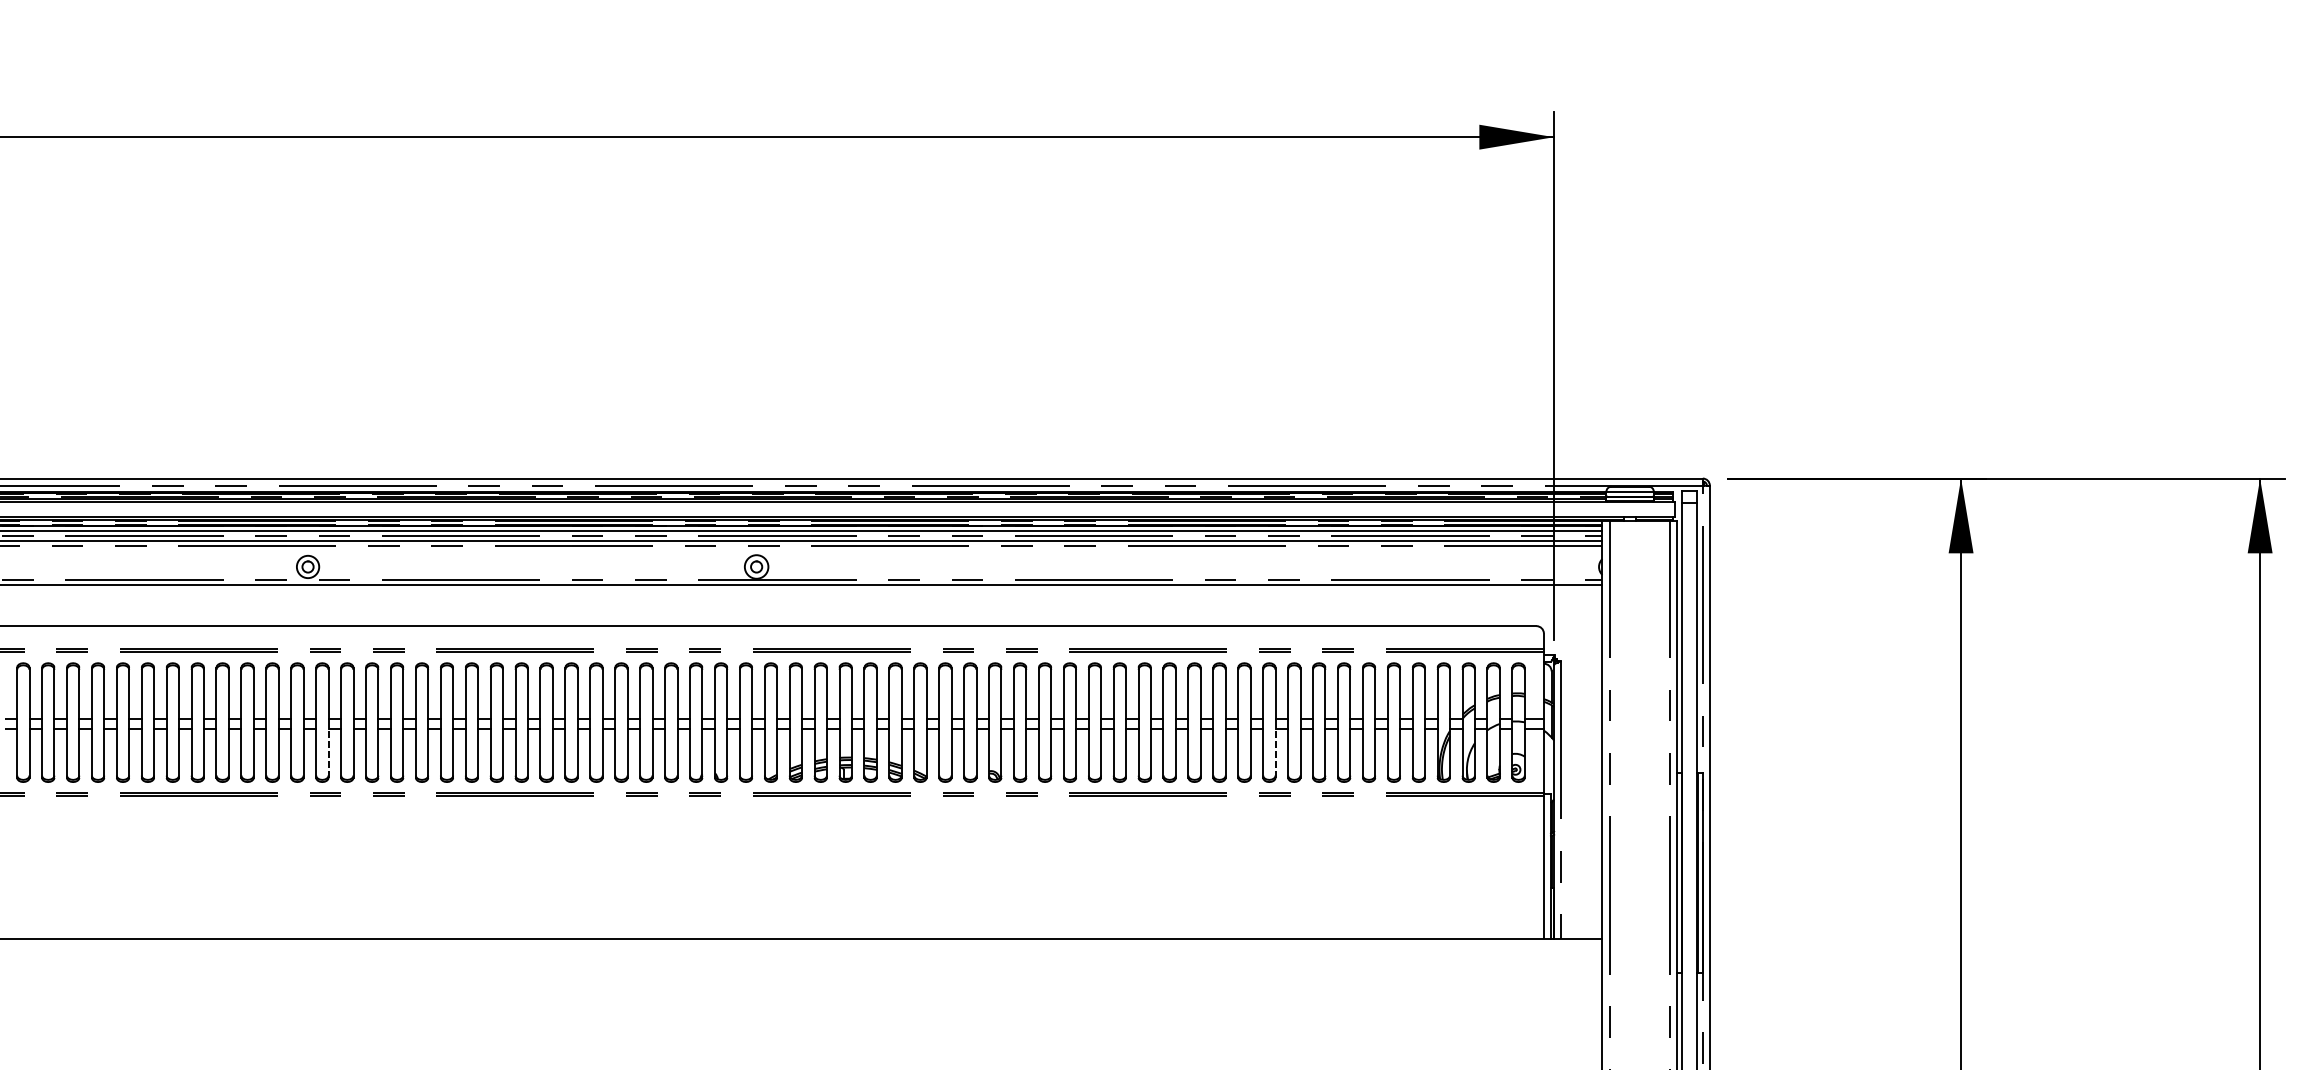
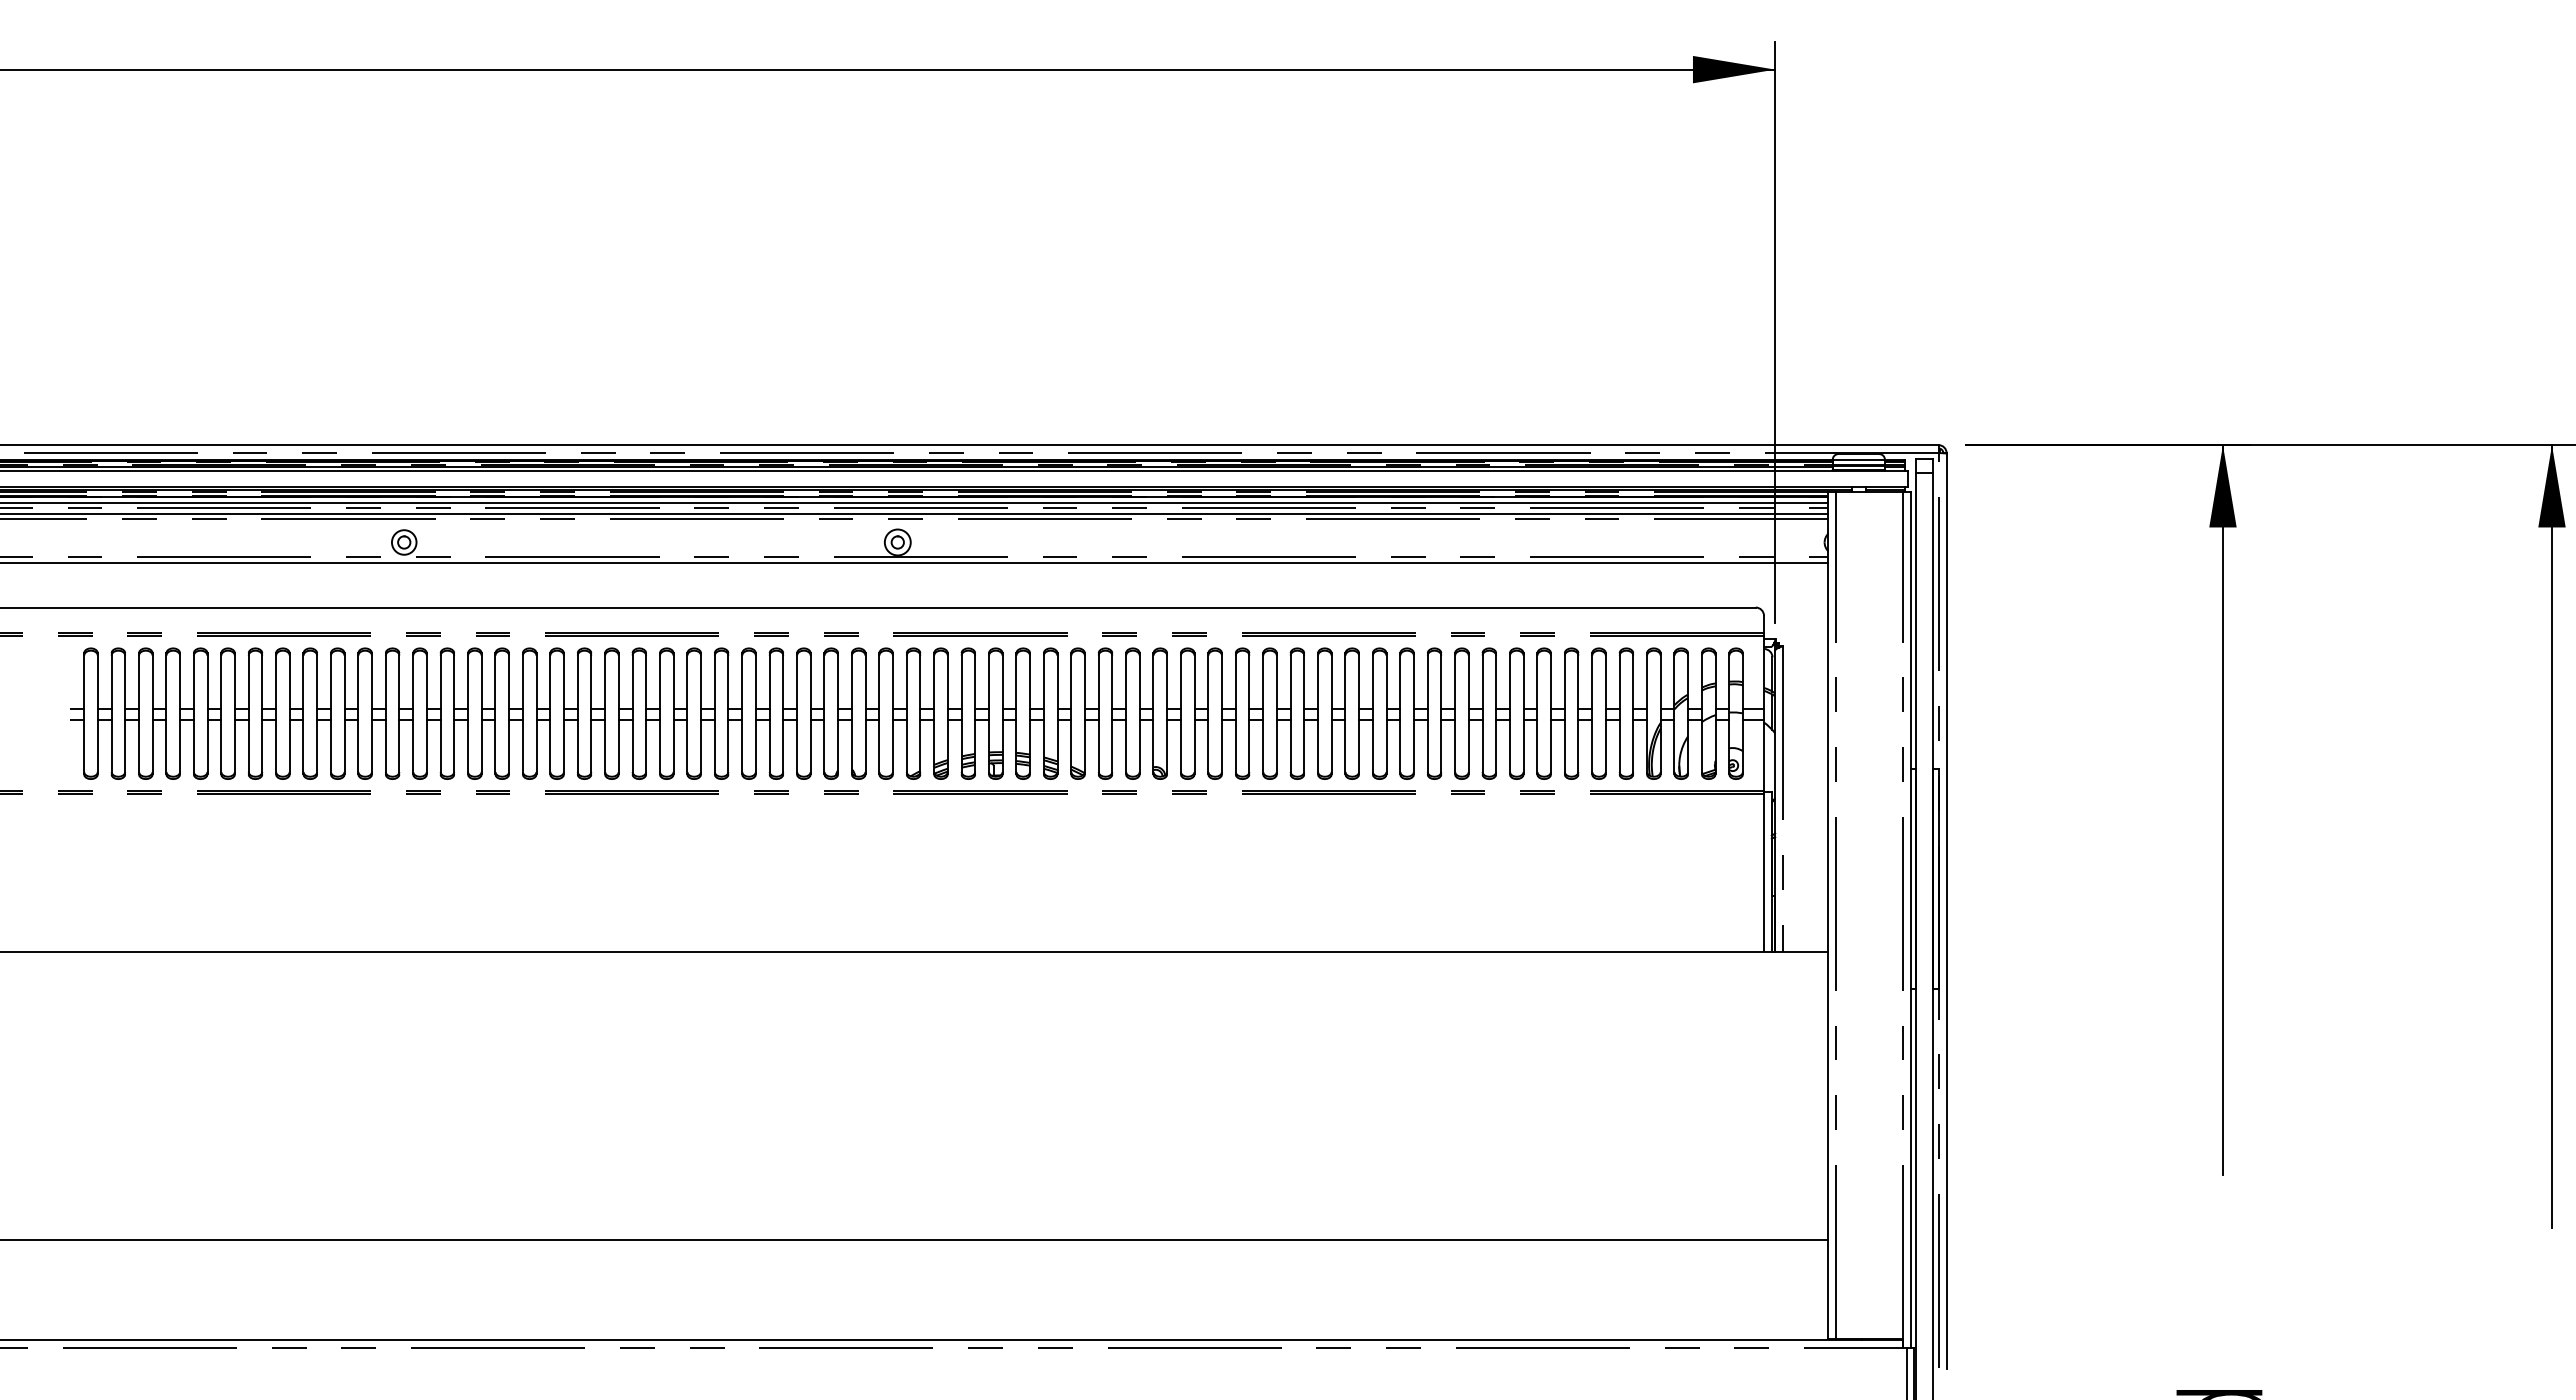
line: (328, 752) -> (426, 746), dashed -> solid
line: (1275, 752) -> (1468, 746), dashed -> solid

